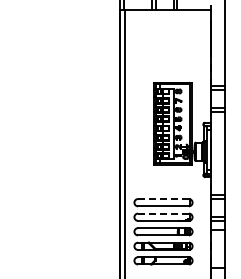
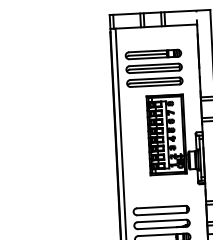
part: (163, 53) -> (154, 68), added
line: (163, 199) -> (161, 207), dashed -> solid
line: (163, 213) -> (161, 220), dashed -> solid

